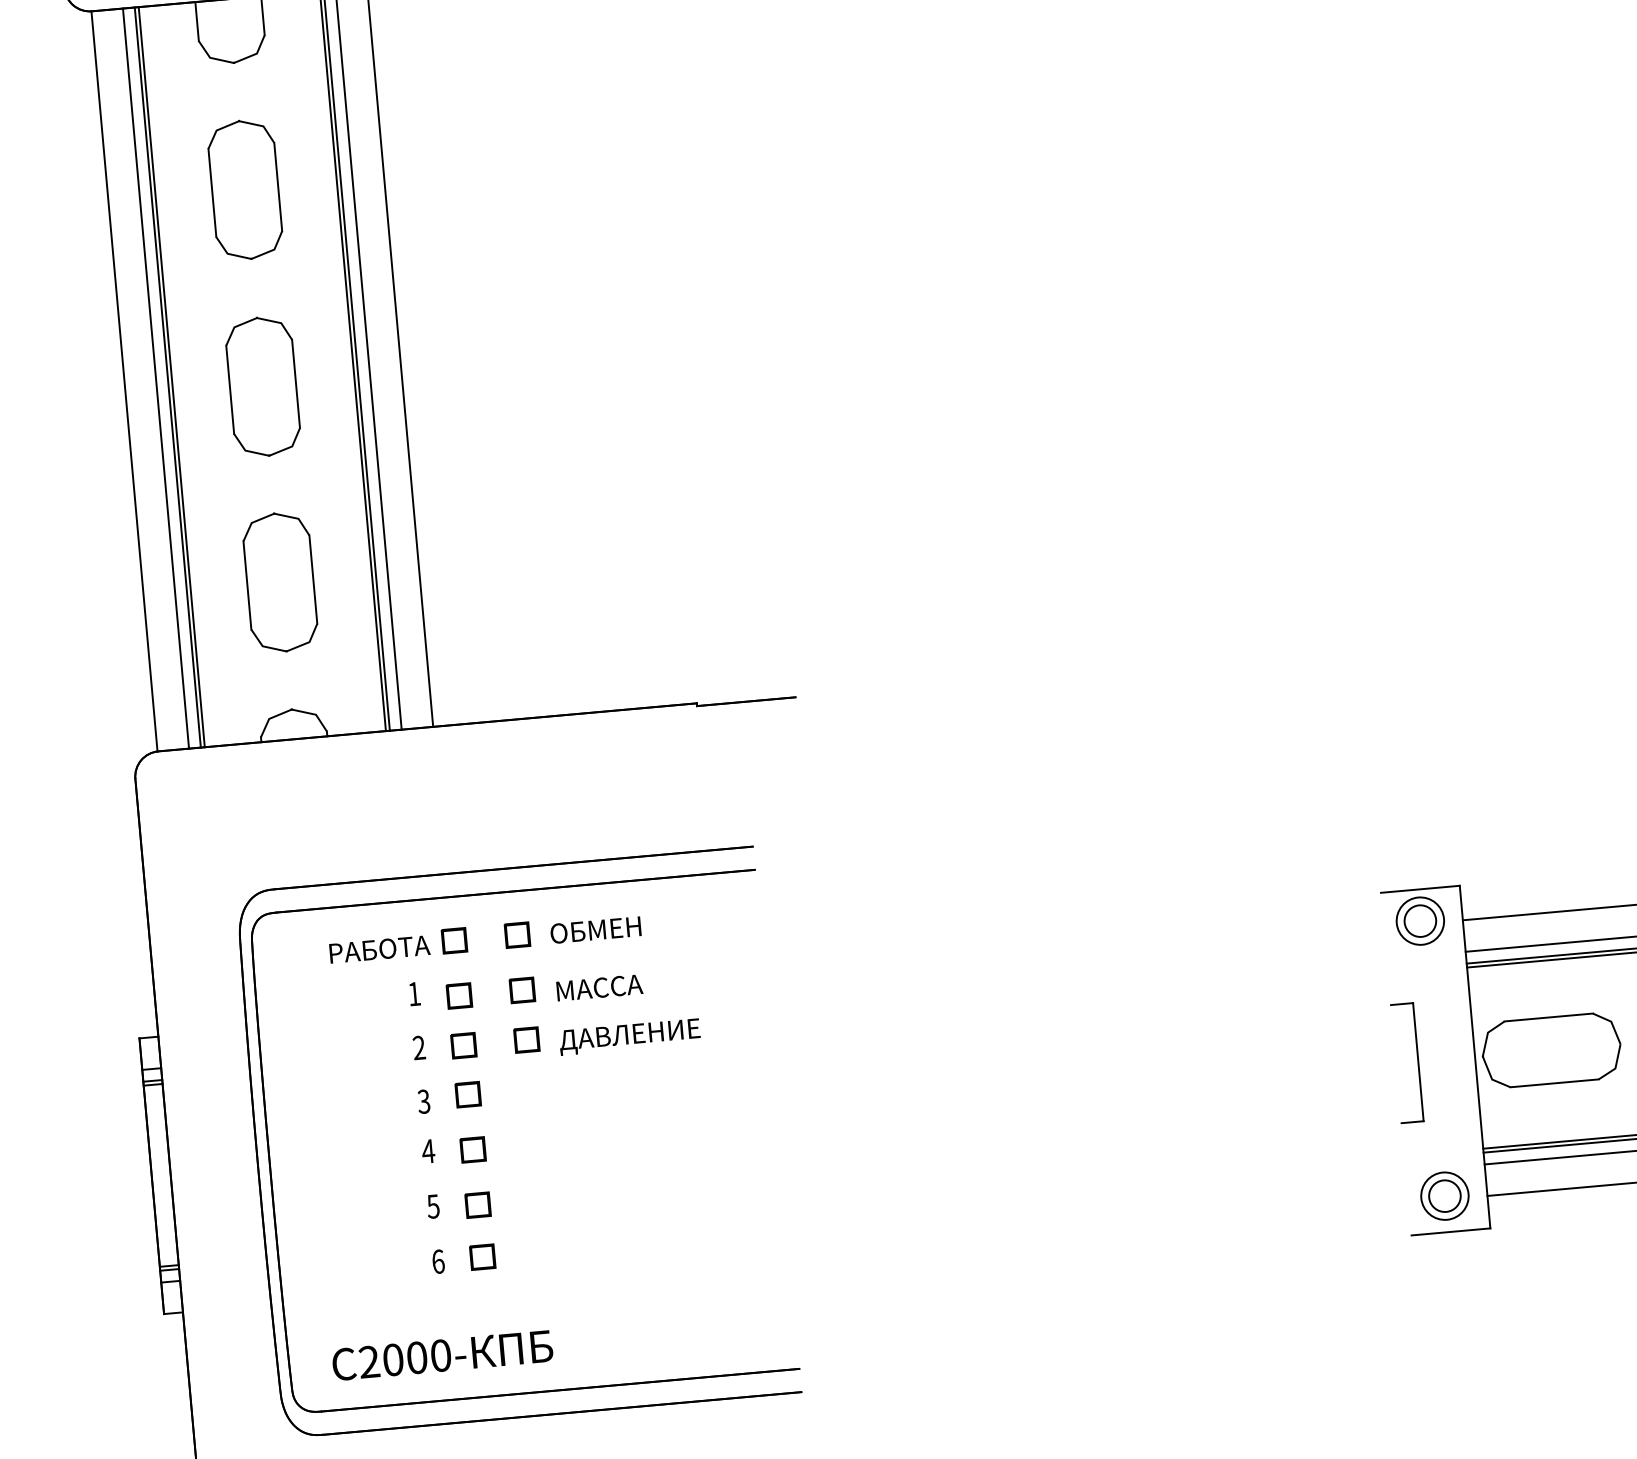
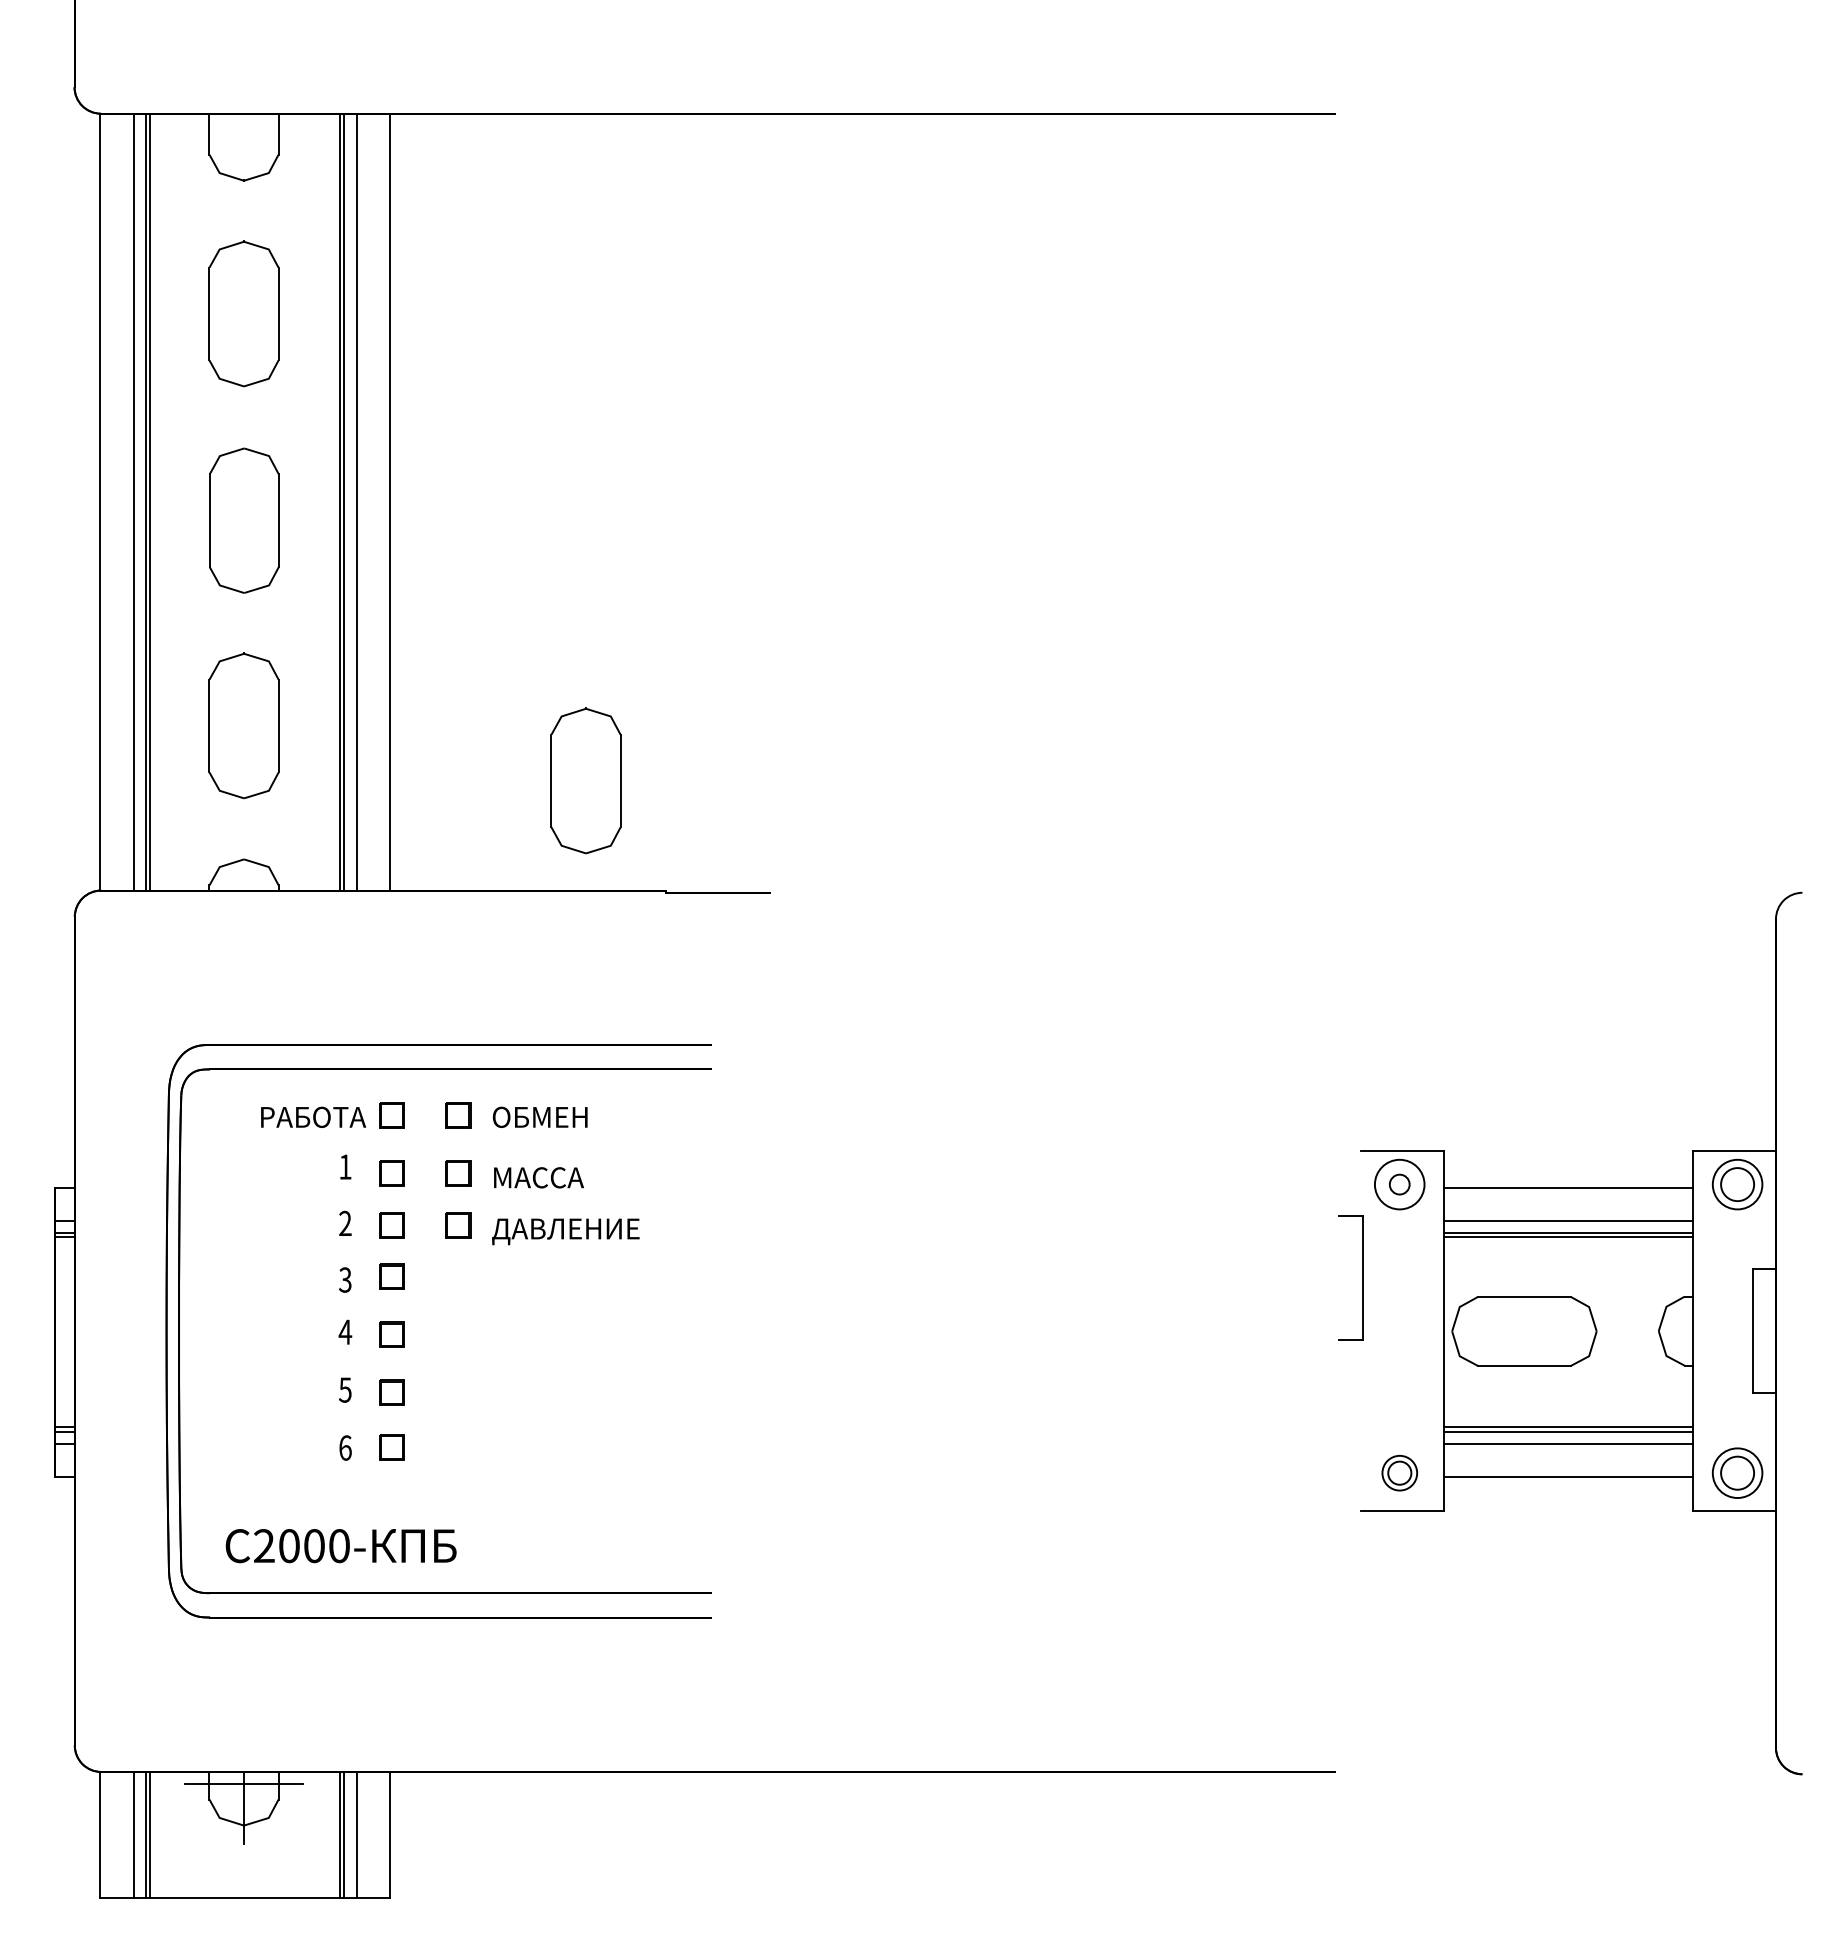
part: (610, 605) -> (585, 780), added
circle: (1420, 921) -> (1399, 1184), size x0.6
part: (1418, 1061) -> (1362, 1277), moved
part: (1444, 1195) -> (1399, 1472), size x0.7

